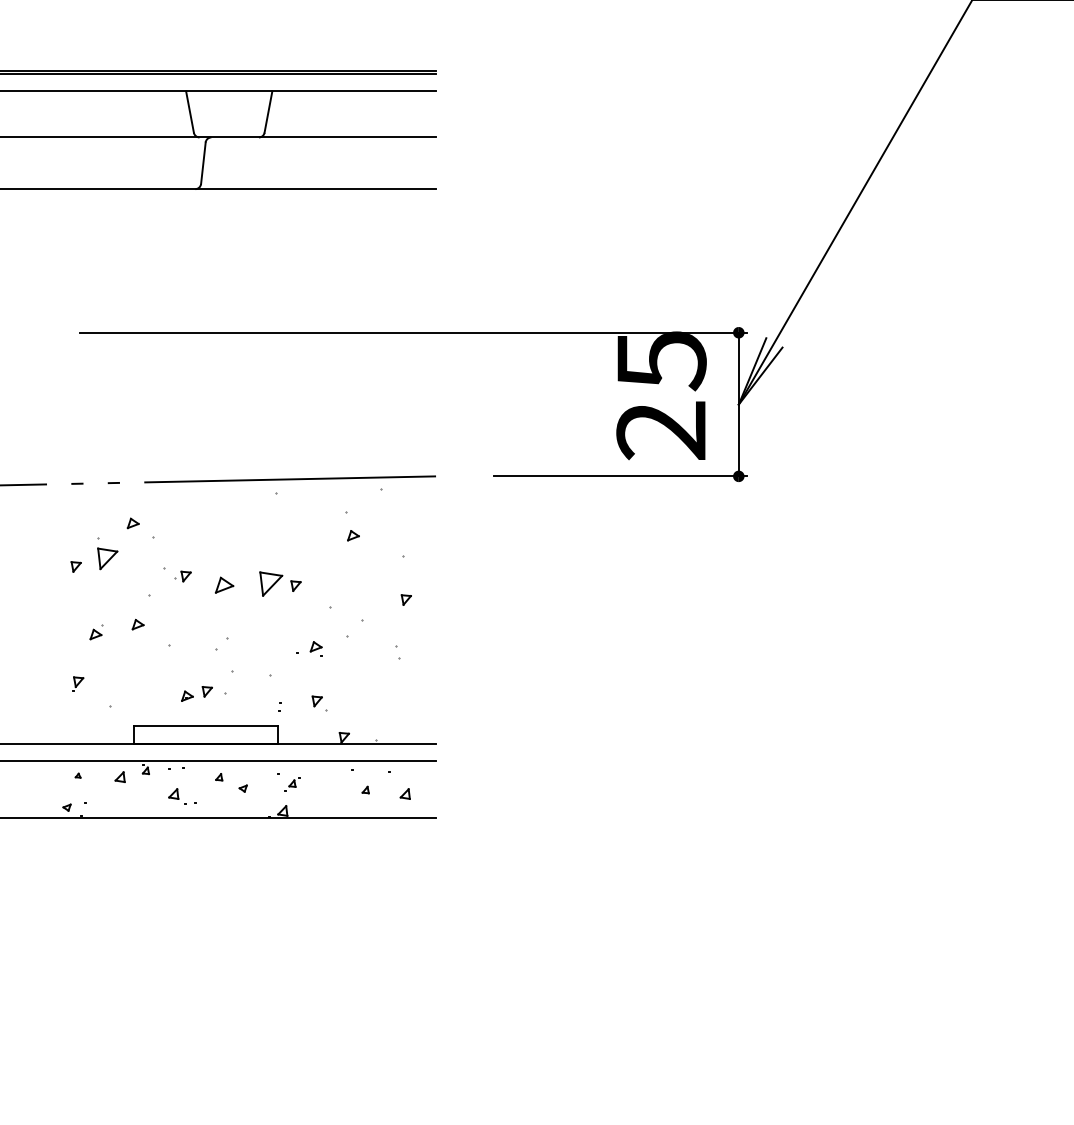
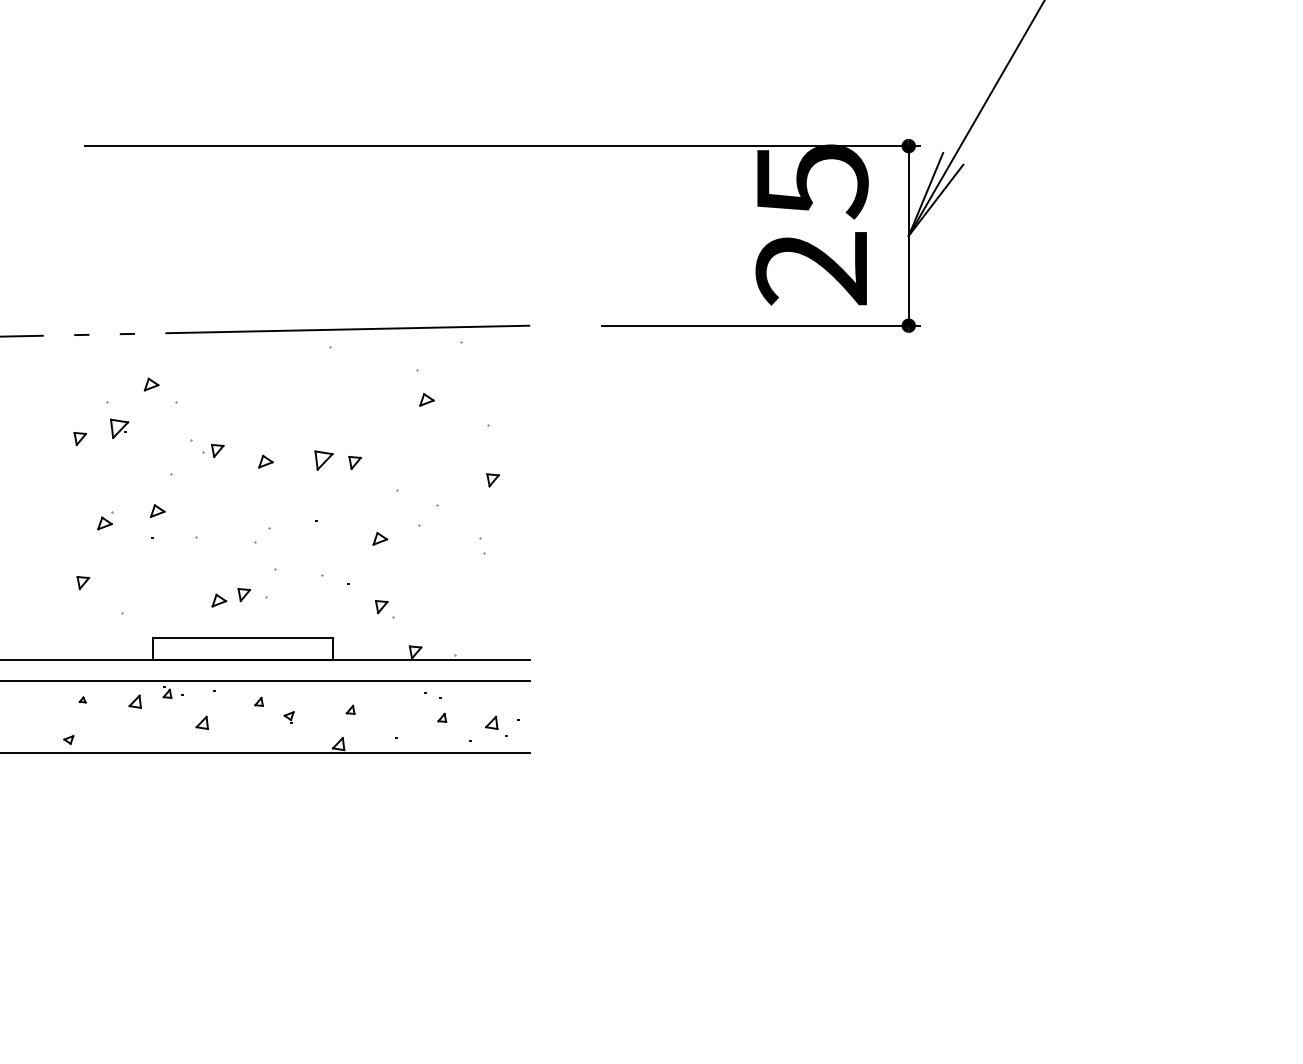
part: (107, 558) -> (119, 428), size x0.71
part: (224, 584) -> (265, 460), size x0.62
part: (270, 584) -> (323, 460), size x0.62

